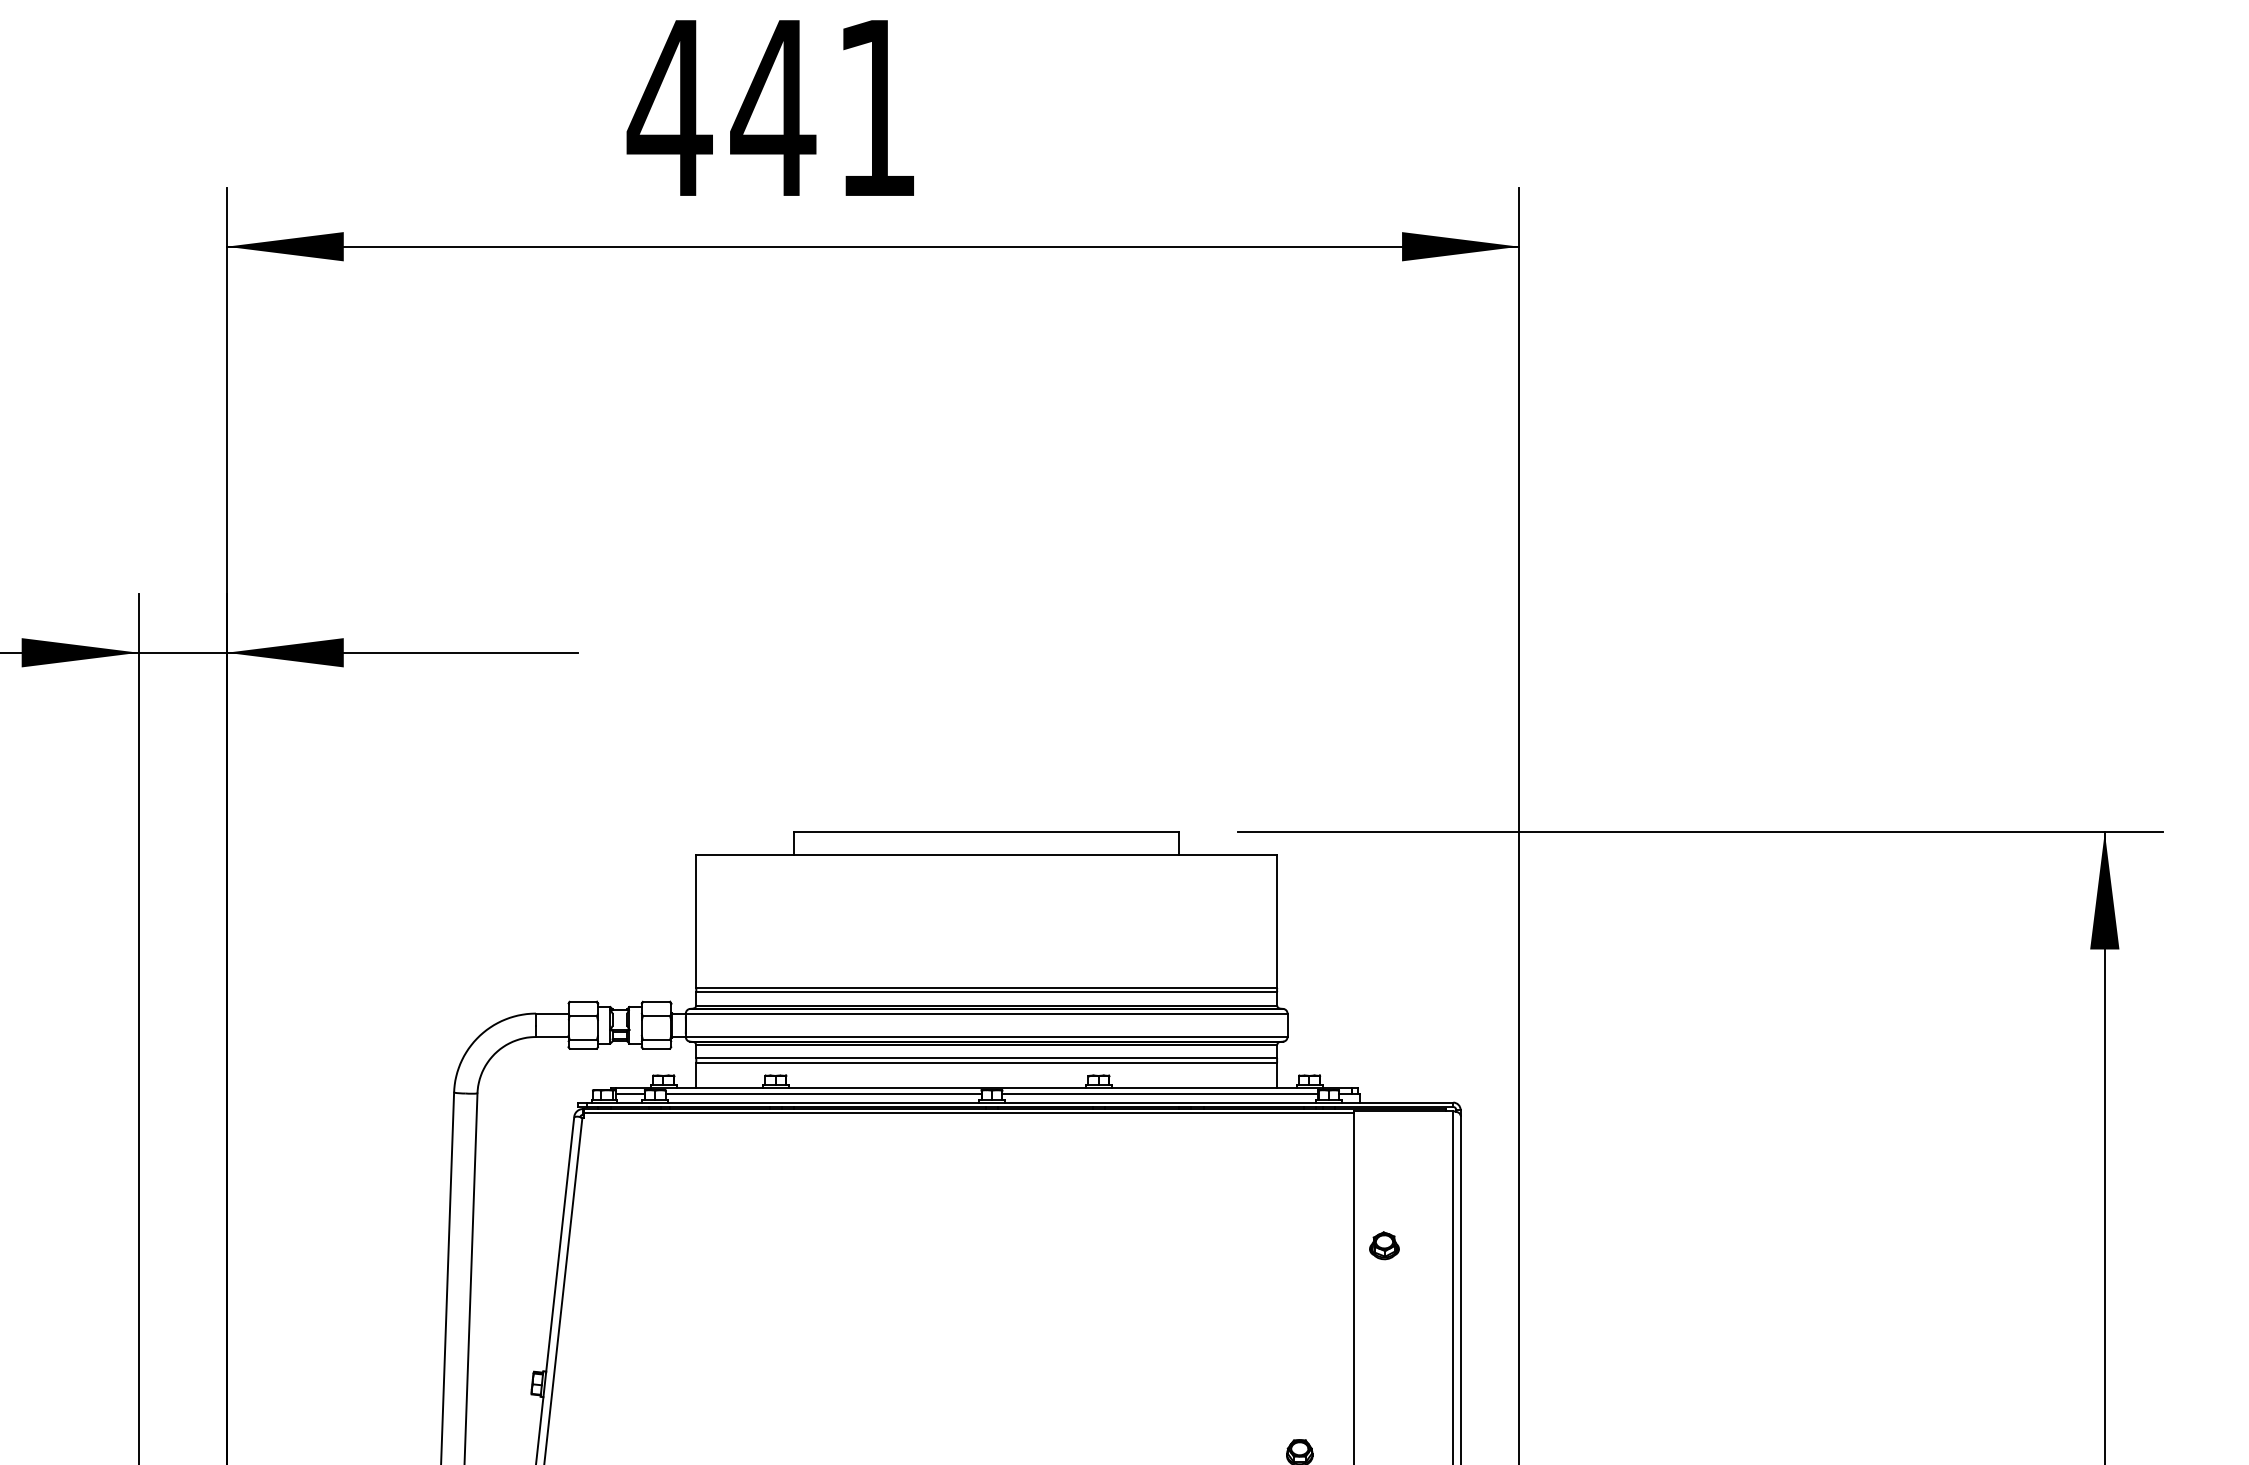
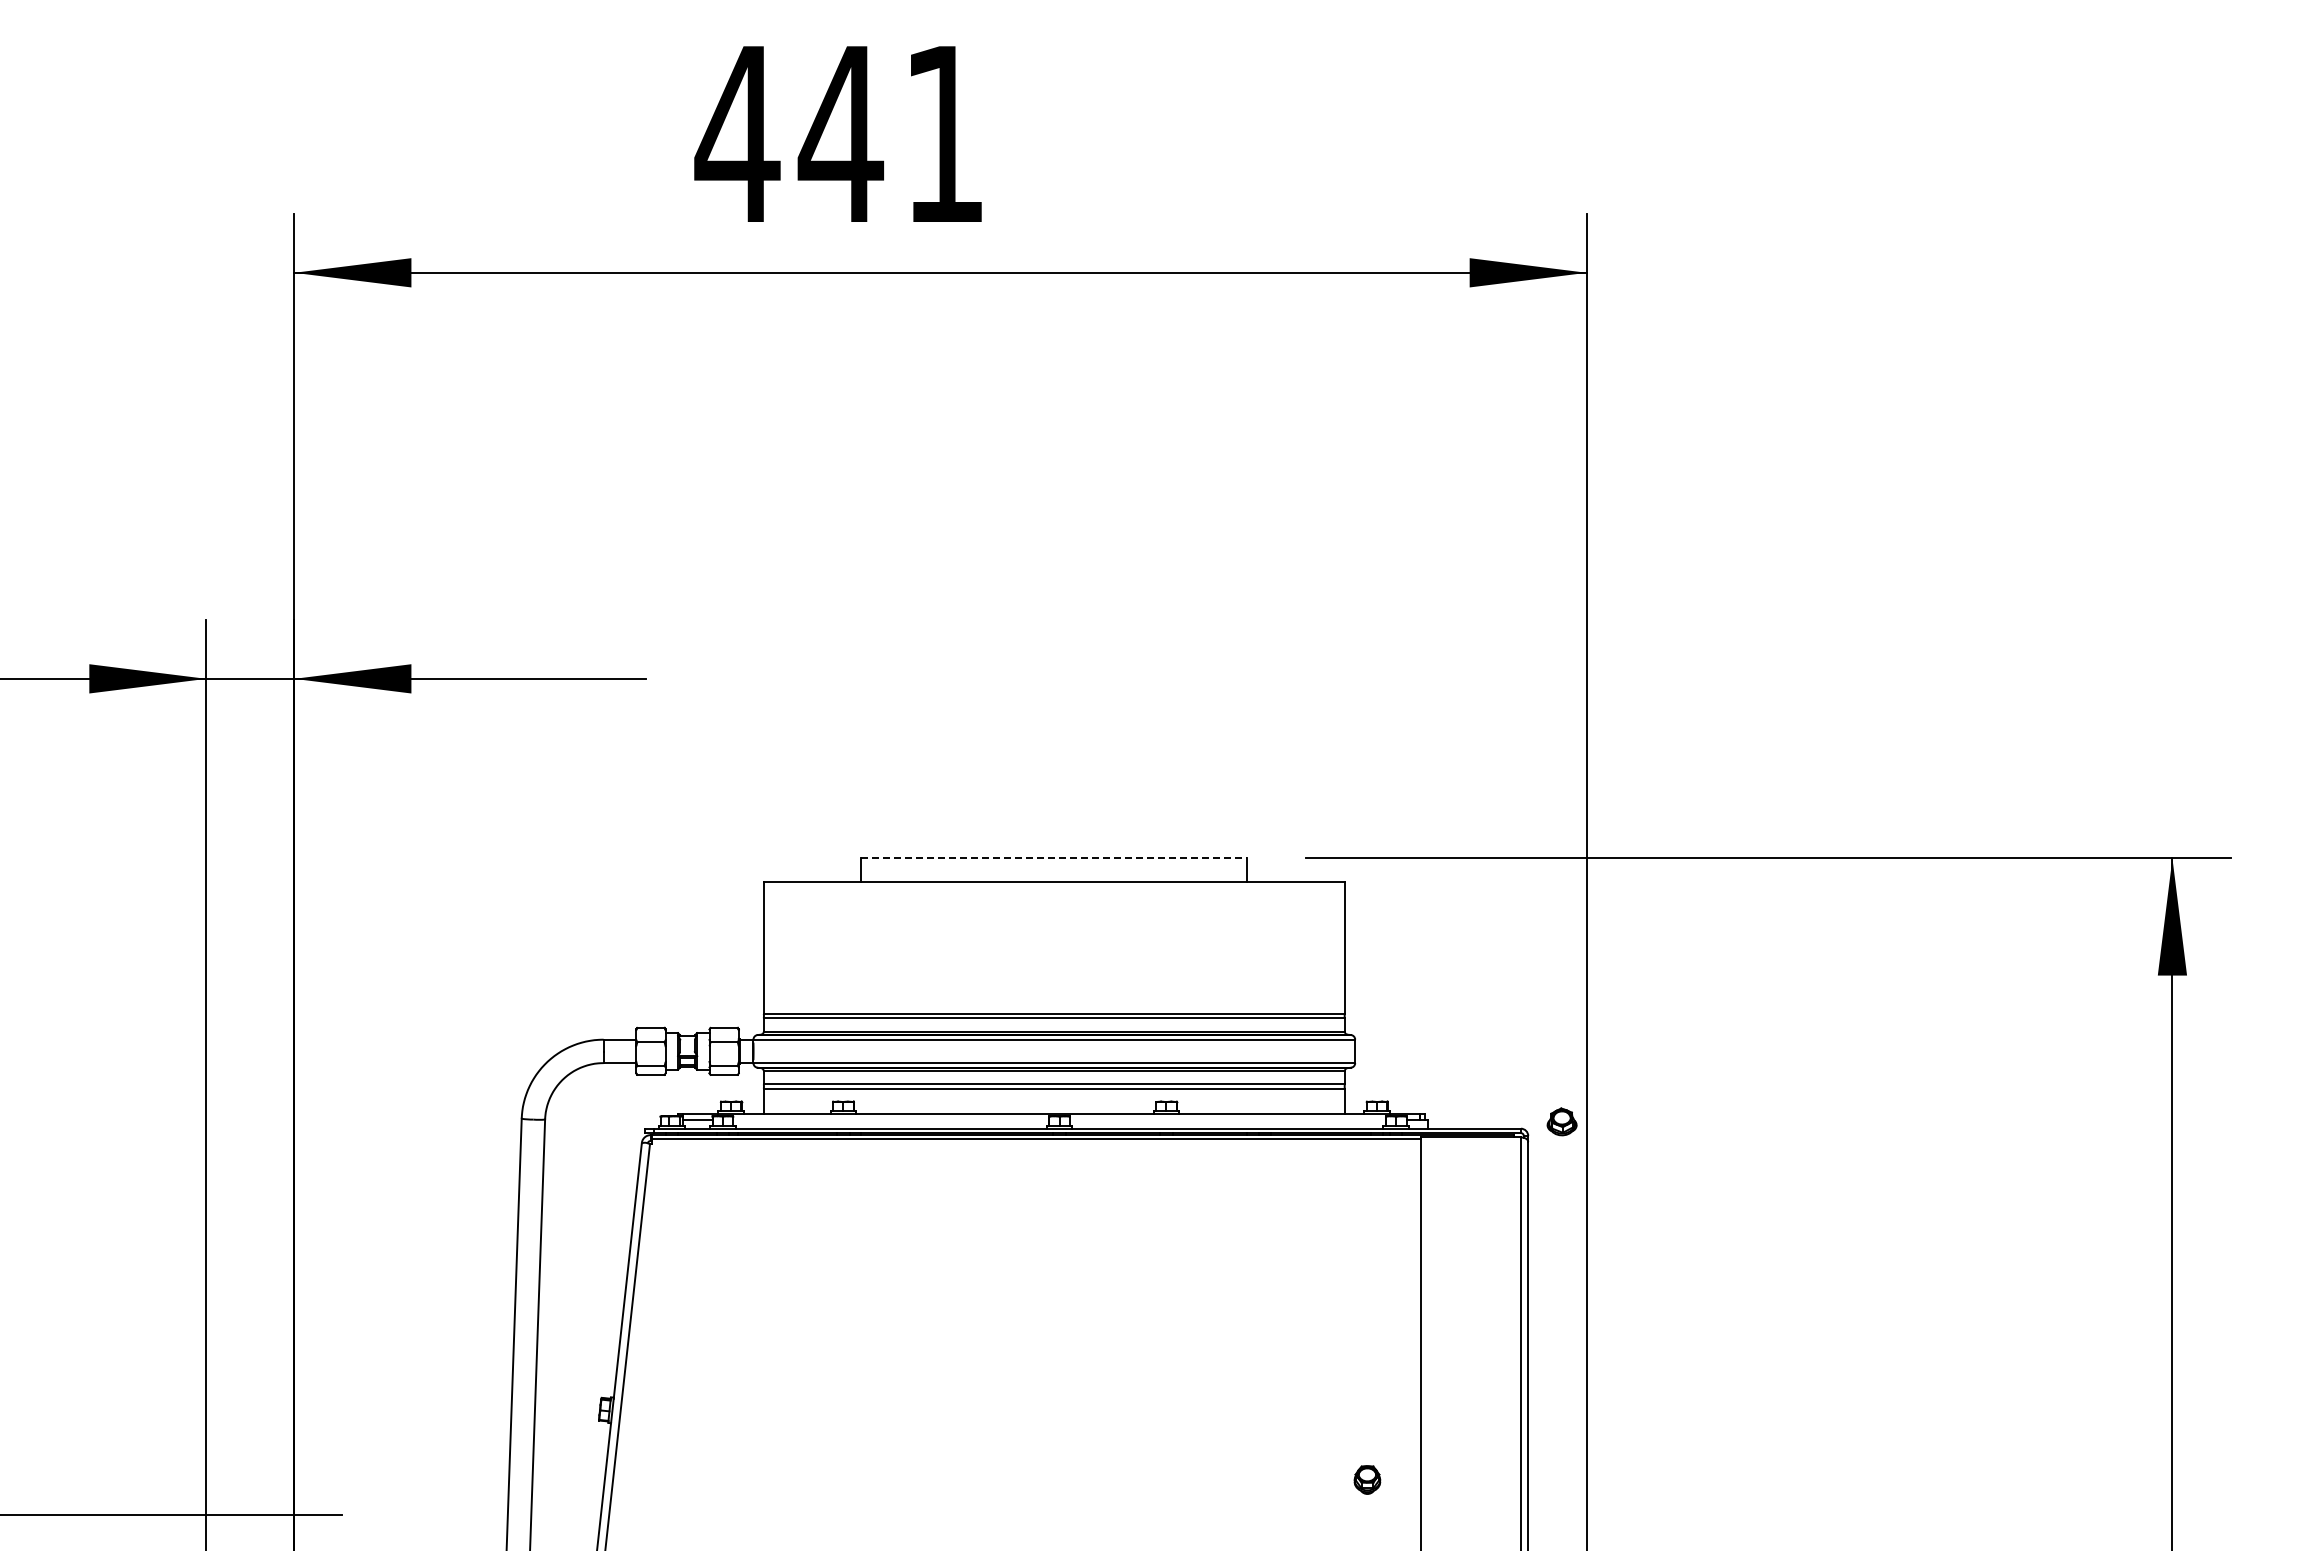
line: (986, 832) -> (1054, 858), solid -> dashed
line: (823, 1093) -> (891, 1119), removed
line: (1159, 1093) -> (1227, 1119), removed
part: (1383, 1245) -> (1561, 1121), moved

